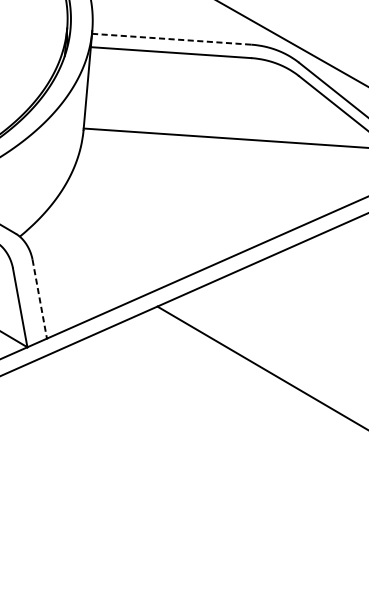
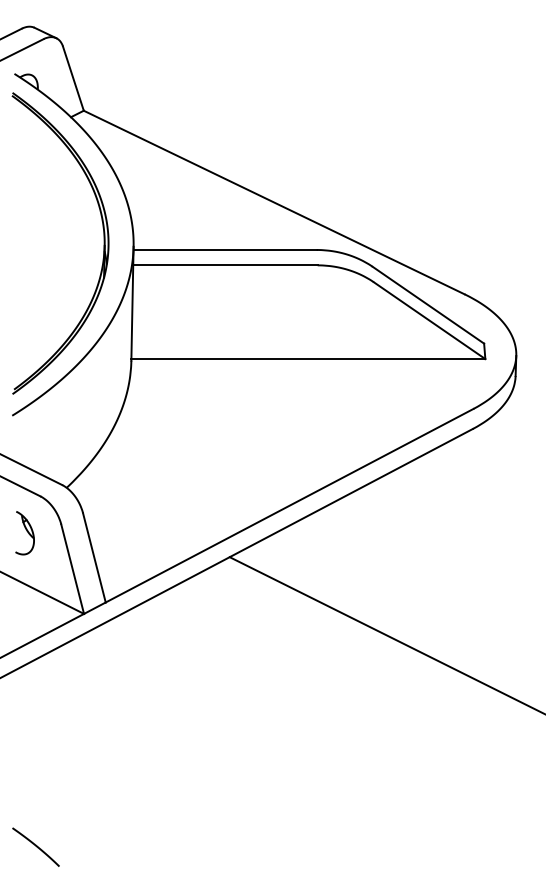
line: (172, 38) -> (225, 249), dashed -> solid
line: (39, 299) -> (94, 558), dashed -> solid

